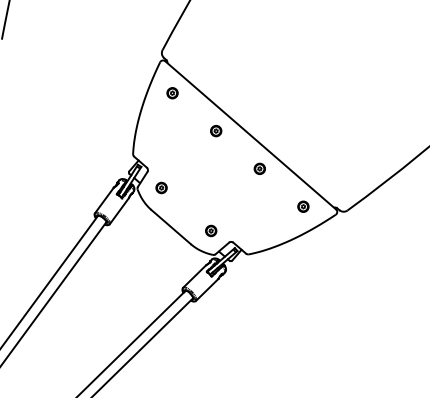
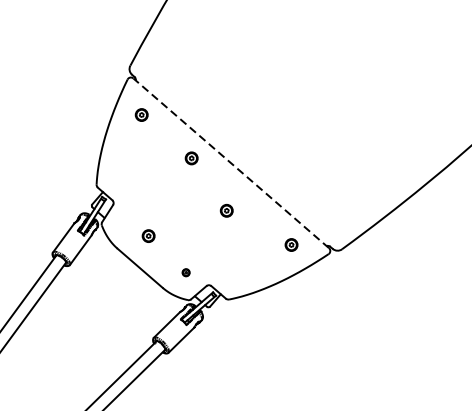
line: (250, 135) -> (230, 163), solid -> dashed
part: (259, 168) -> (226, 210), moved
part: (161, 187) -> (148, 235), moved
part: (211, 230) -> (186, 272), size x0.6

